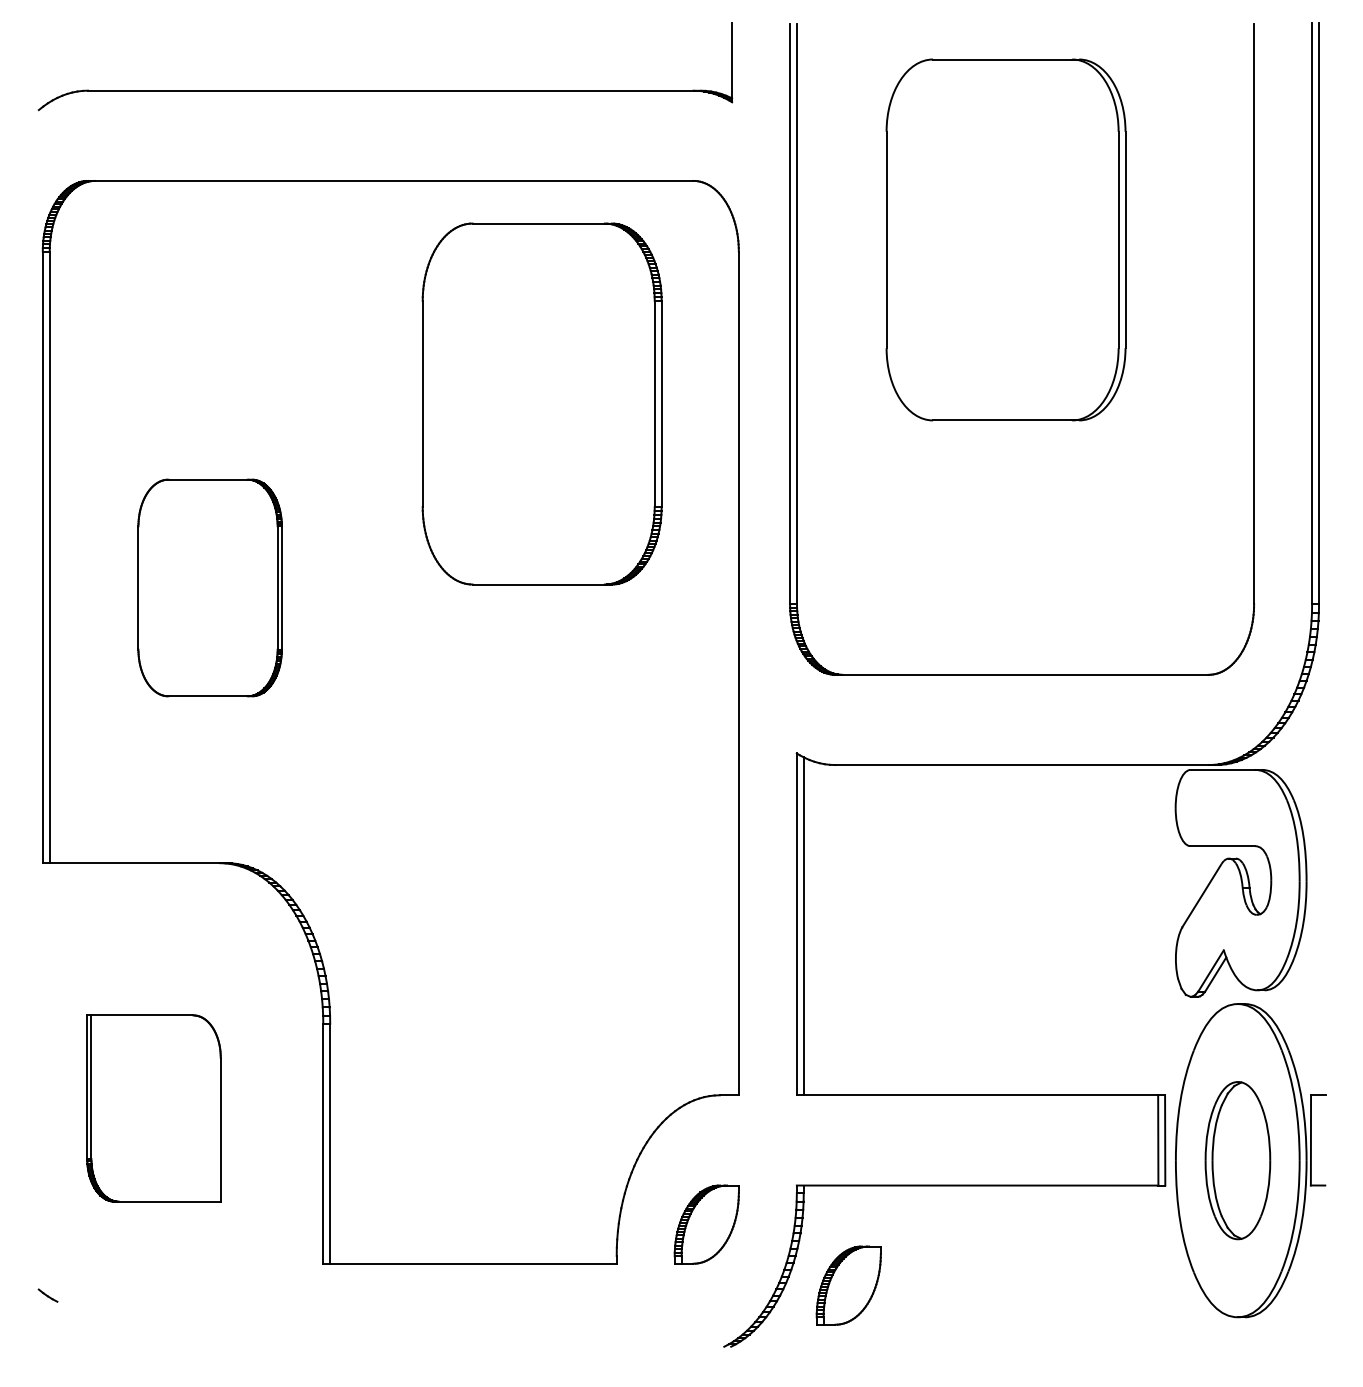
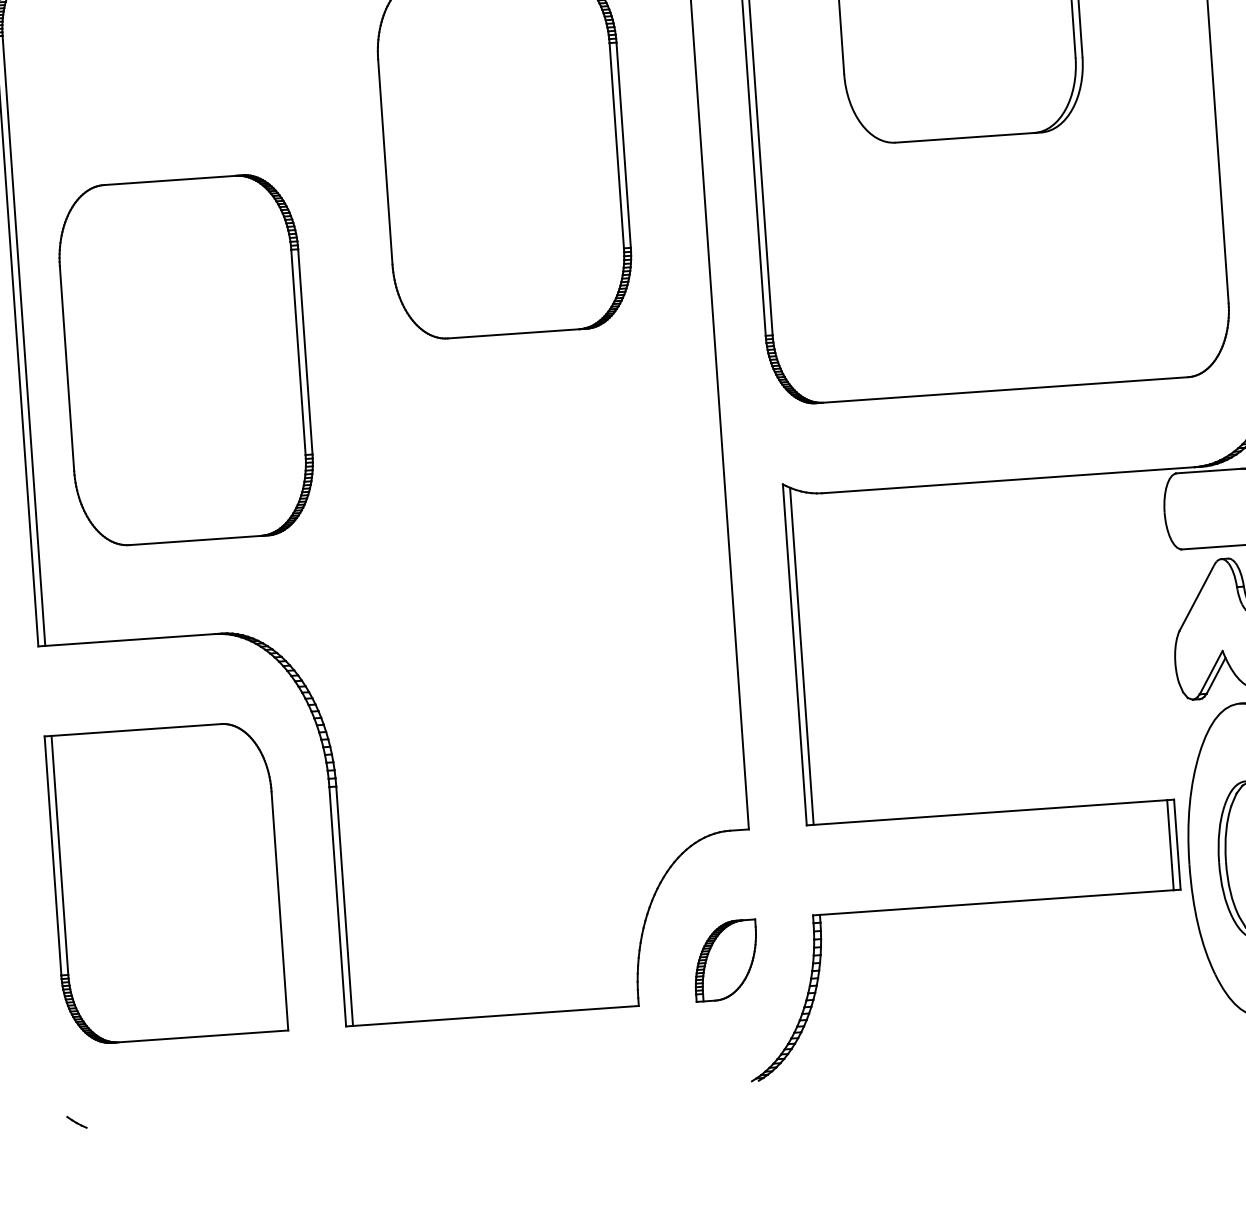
part: (209, 587) -> (185, 359), size x1.67
part: (153, 1108) -> (165, 883), size x1.67
part: (848, 1285) -> (871, 1011), removed
line: (47, 1295) -> (76, 1122), moved

